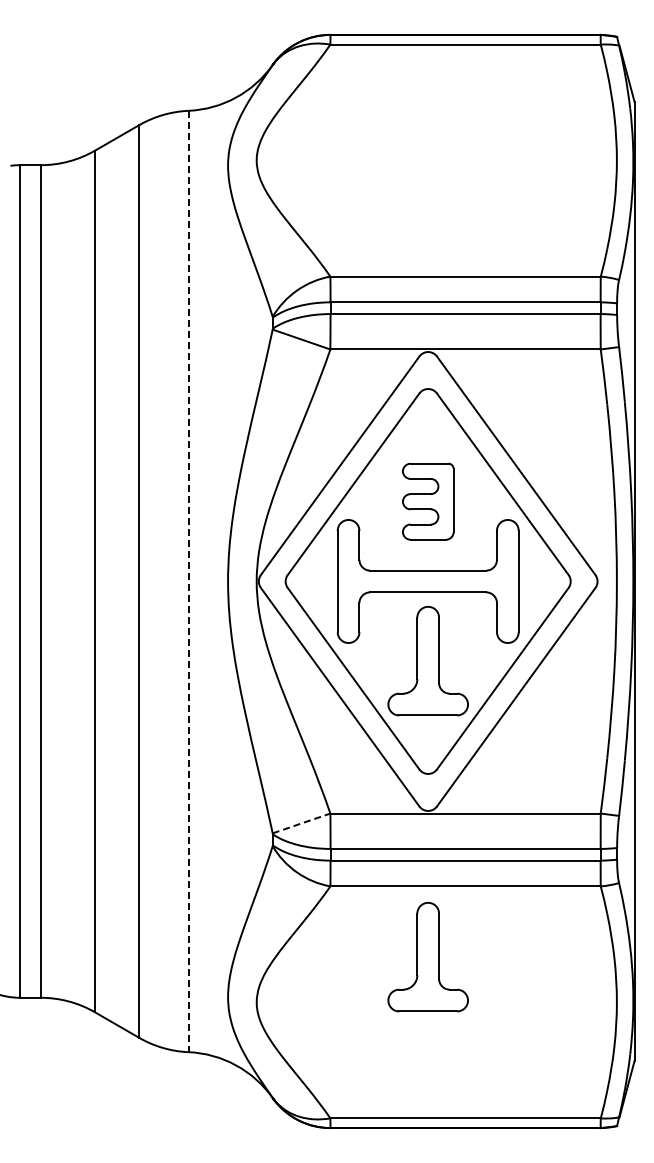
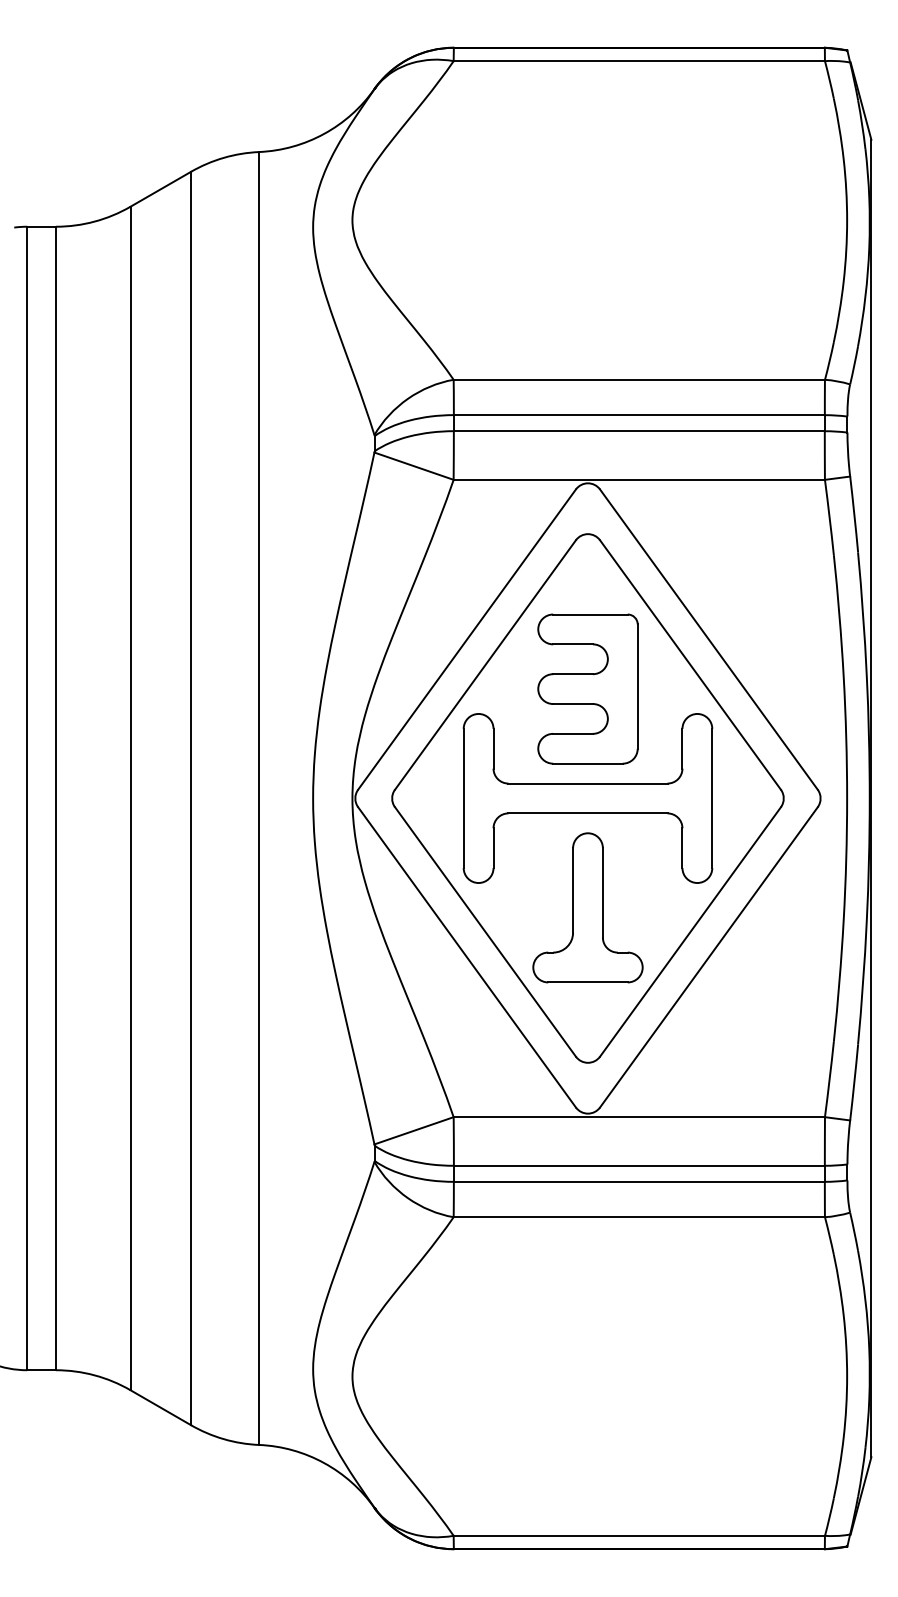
part: (428, 501) -> (588, 688), size x1.43
line: (188, 581) -> (258, 798), dashed -> solid
line: (302, 823) -> (415, 1130), dashed -> solid
part: (427, 956) -> (587, 1313), removed

